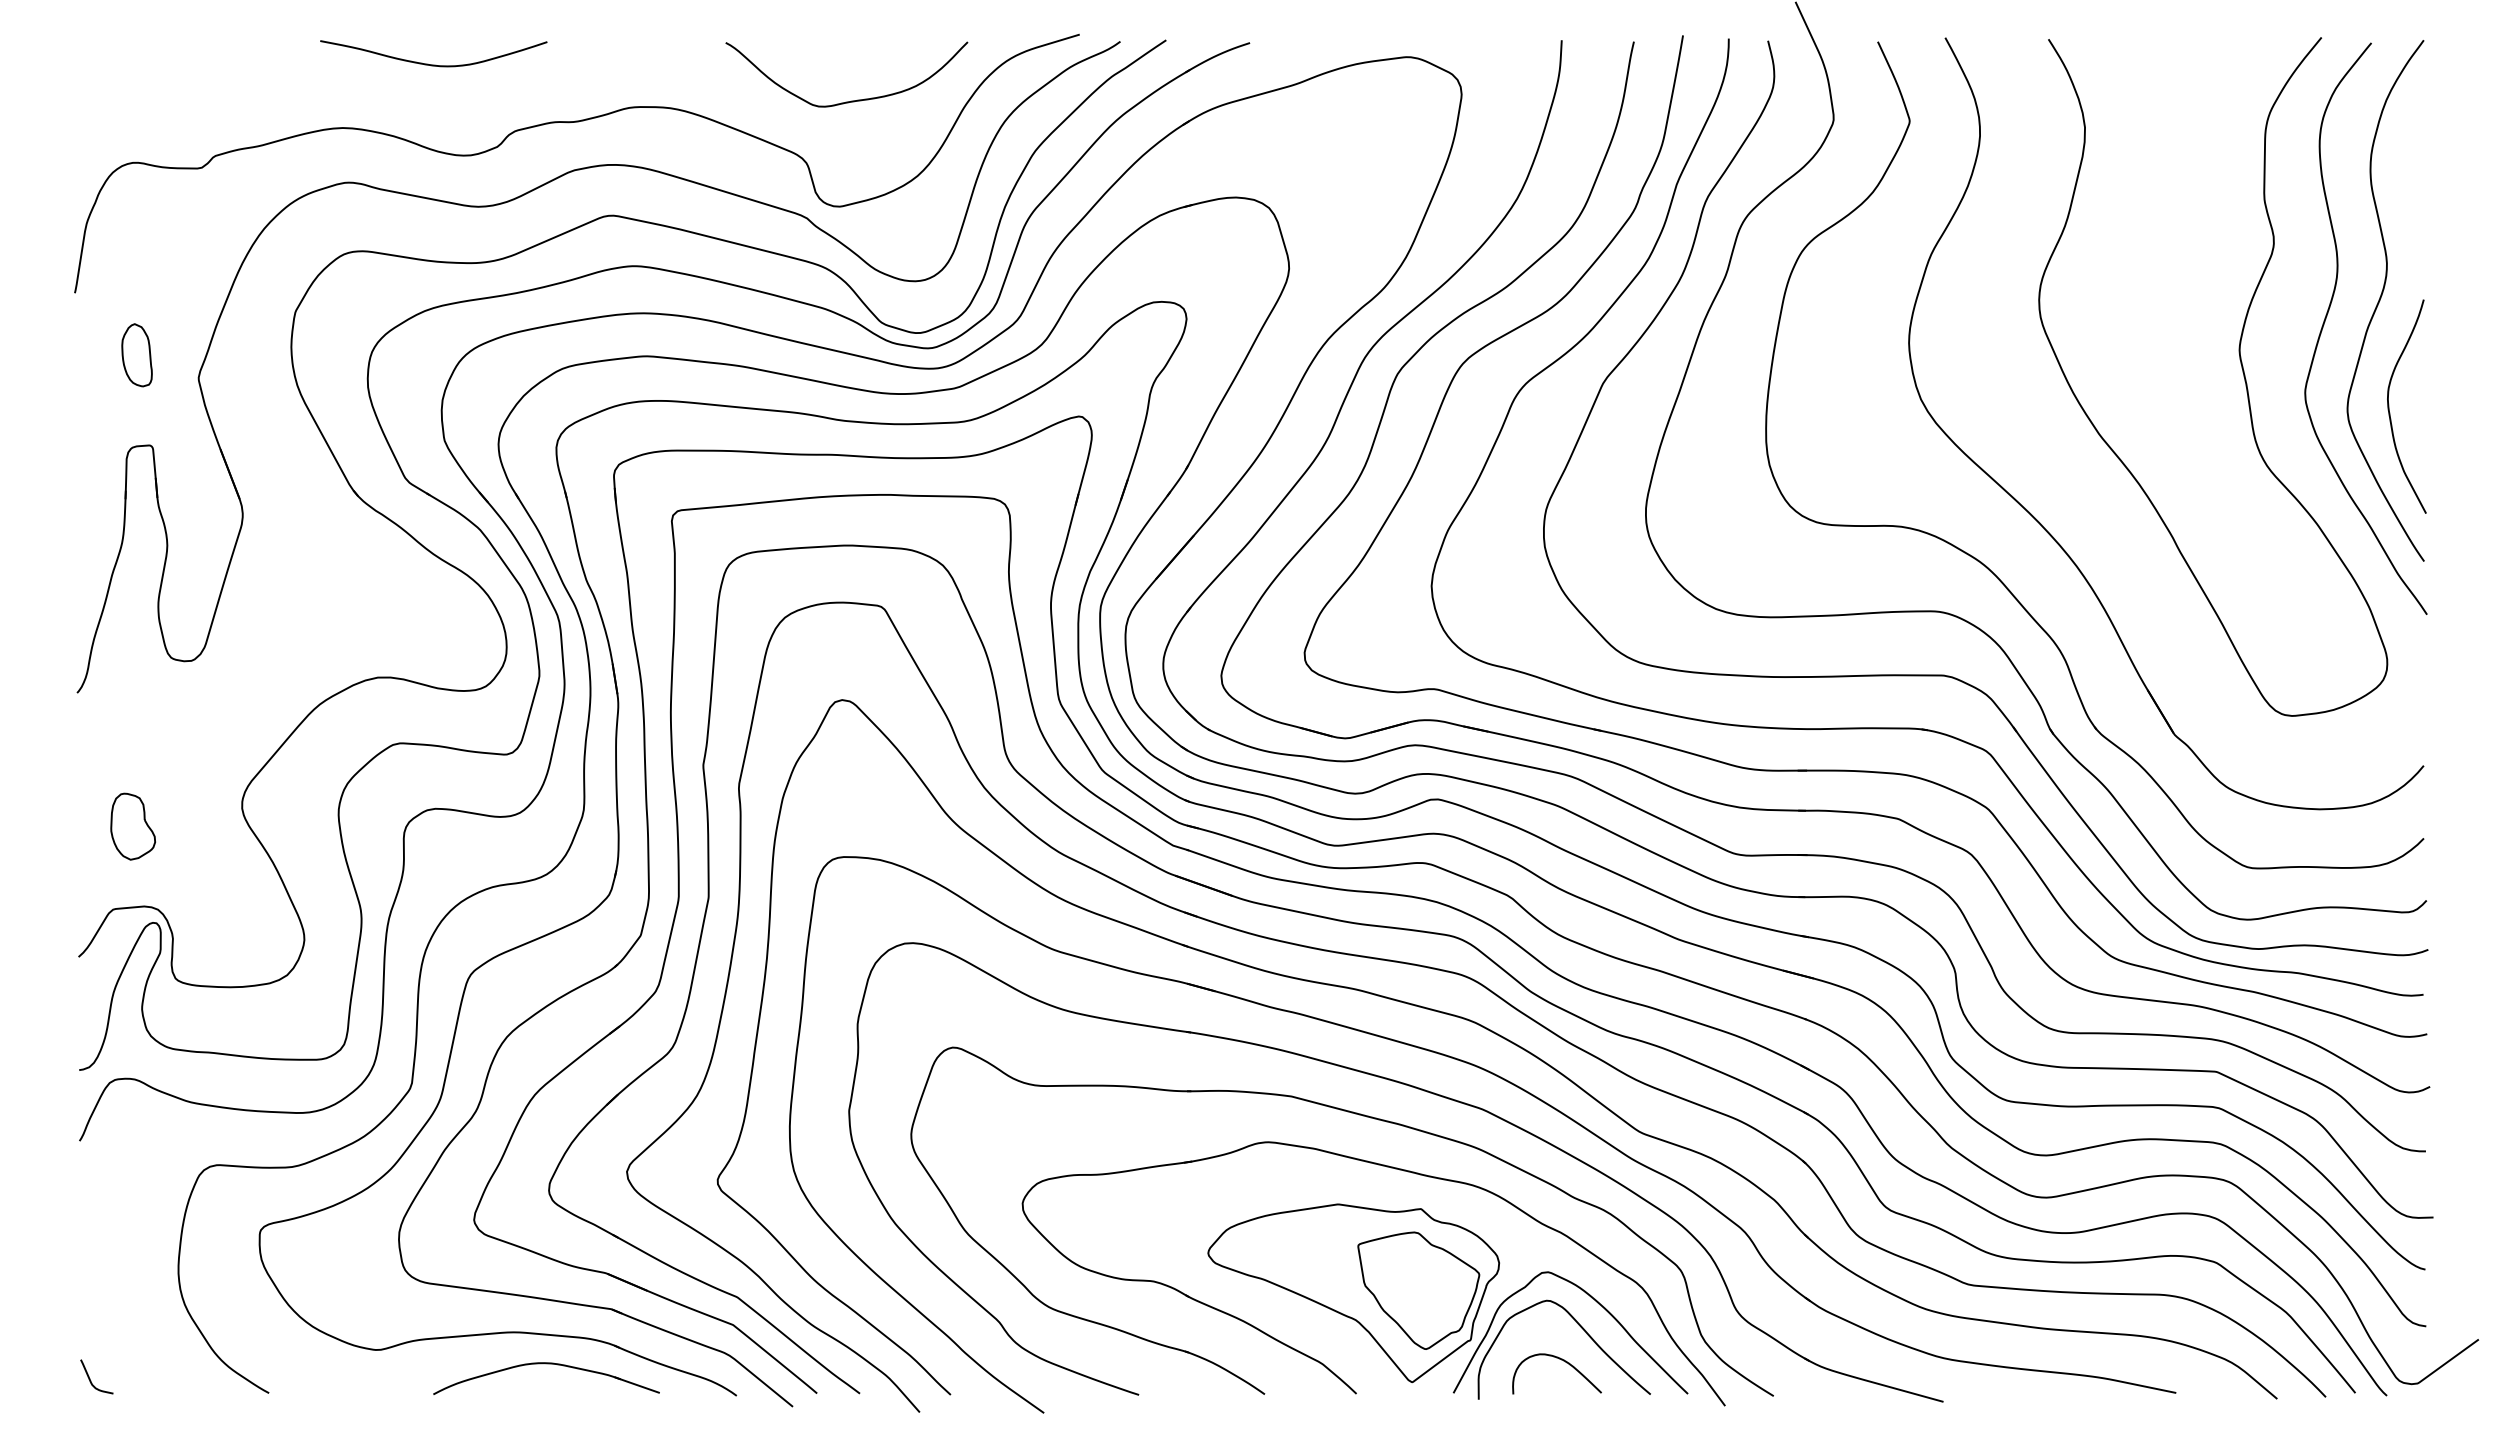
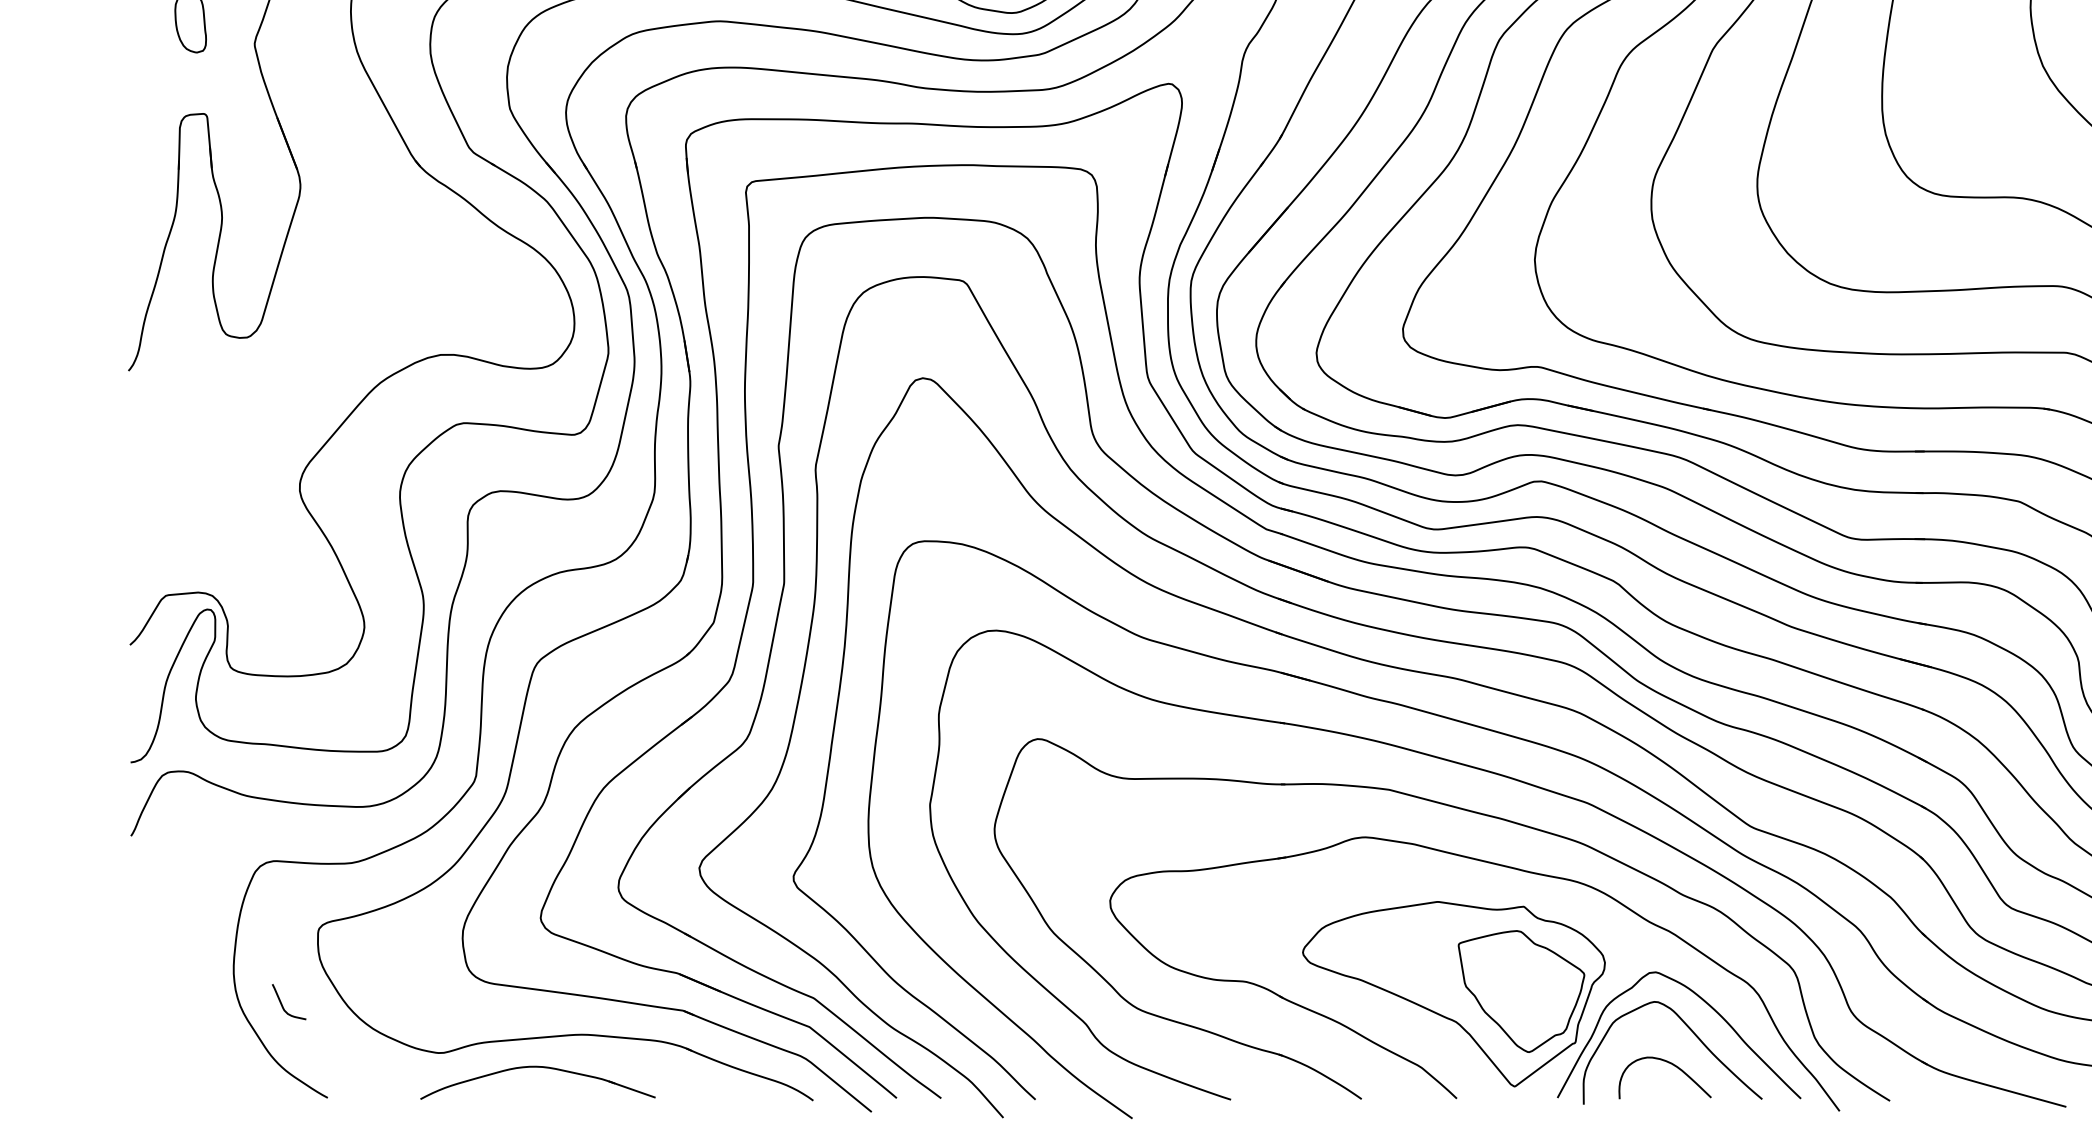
part: (132, 826) -> (185, 509), removed
part: (546, 1364) -> (537, 1068), moved
curve: (90, 1378) -> (282, 1003), moved

